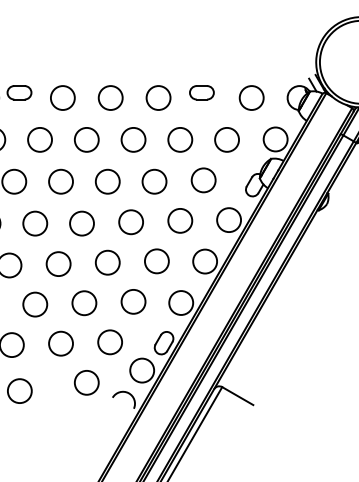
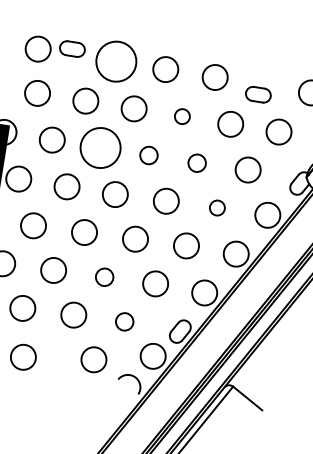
part: (201, 92) -> (257, 94), moved
circle: (62, 97) -> (116, 61), size x1.6
circle: (133, 139) -> (182, 116), size x0.6
circle: (60, 181) -> (100, 147), size x1.6
circle: (107, 181) -> (148, 155), size x0.7
circle: (154, 181) -> (197, 163), size x0.7
circle: (180, 220) -> (217, 207), size x0.6
circle: (84, 303) -> (104, 277), size x0.7
circle: (109, 342) -> (124, 321), size x0.7

